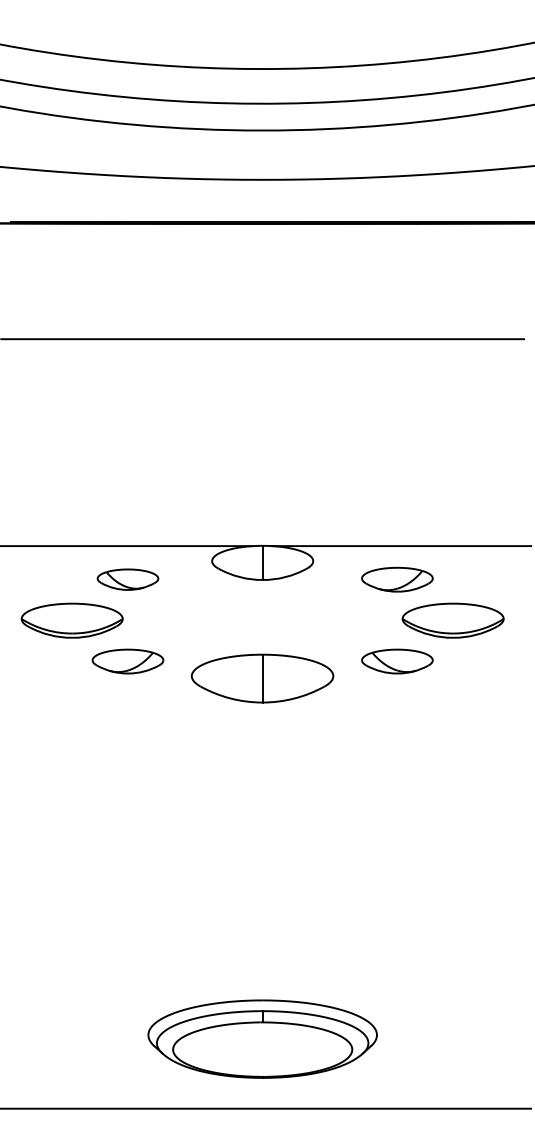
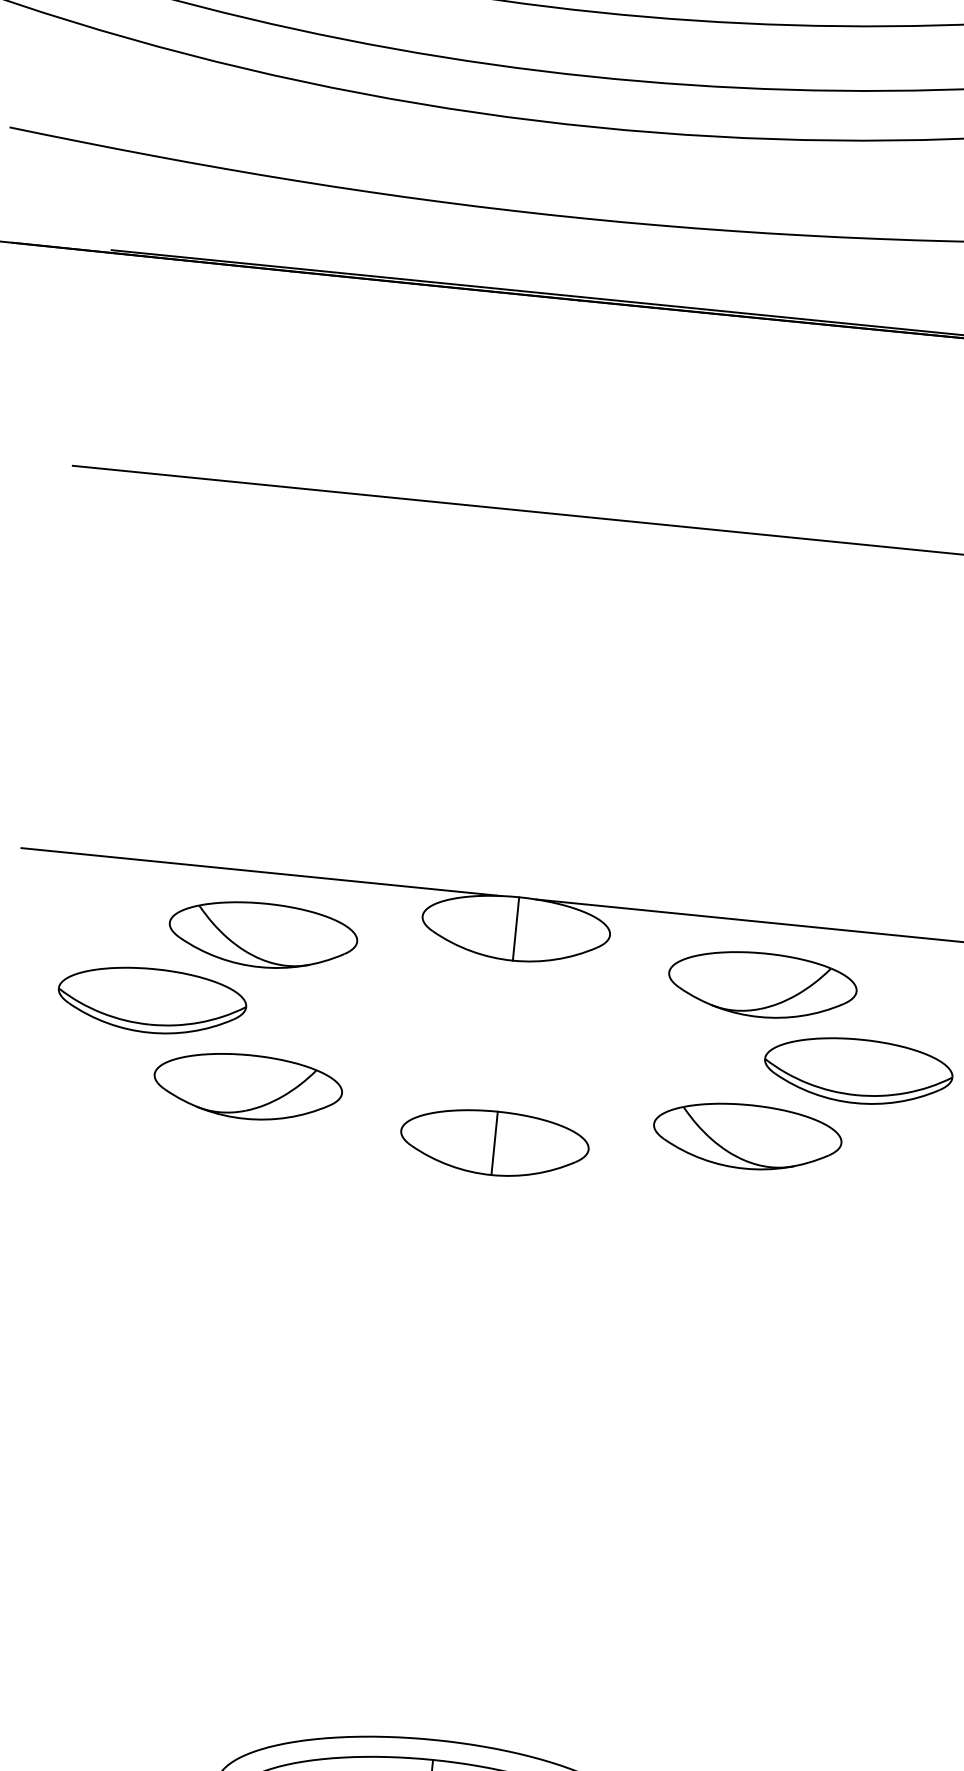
part: (127, 579) -> (262, 934), size x1.67
part: (397, 579) -> (762, 984), size x1.43
part: (127, 661) -> (247, 1086), size x1.43
part: (397, 661) -> (747, 1136), size x1.43
part: (262, 678) -> (494, 1143), size x0.71

